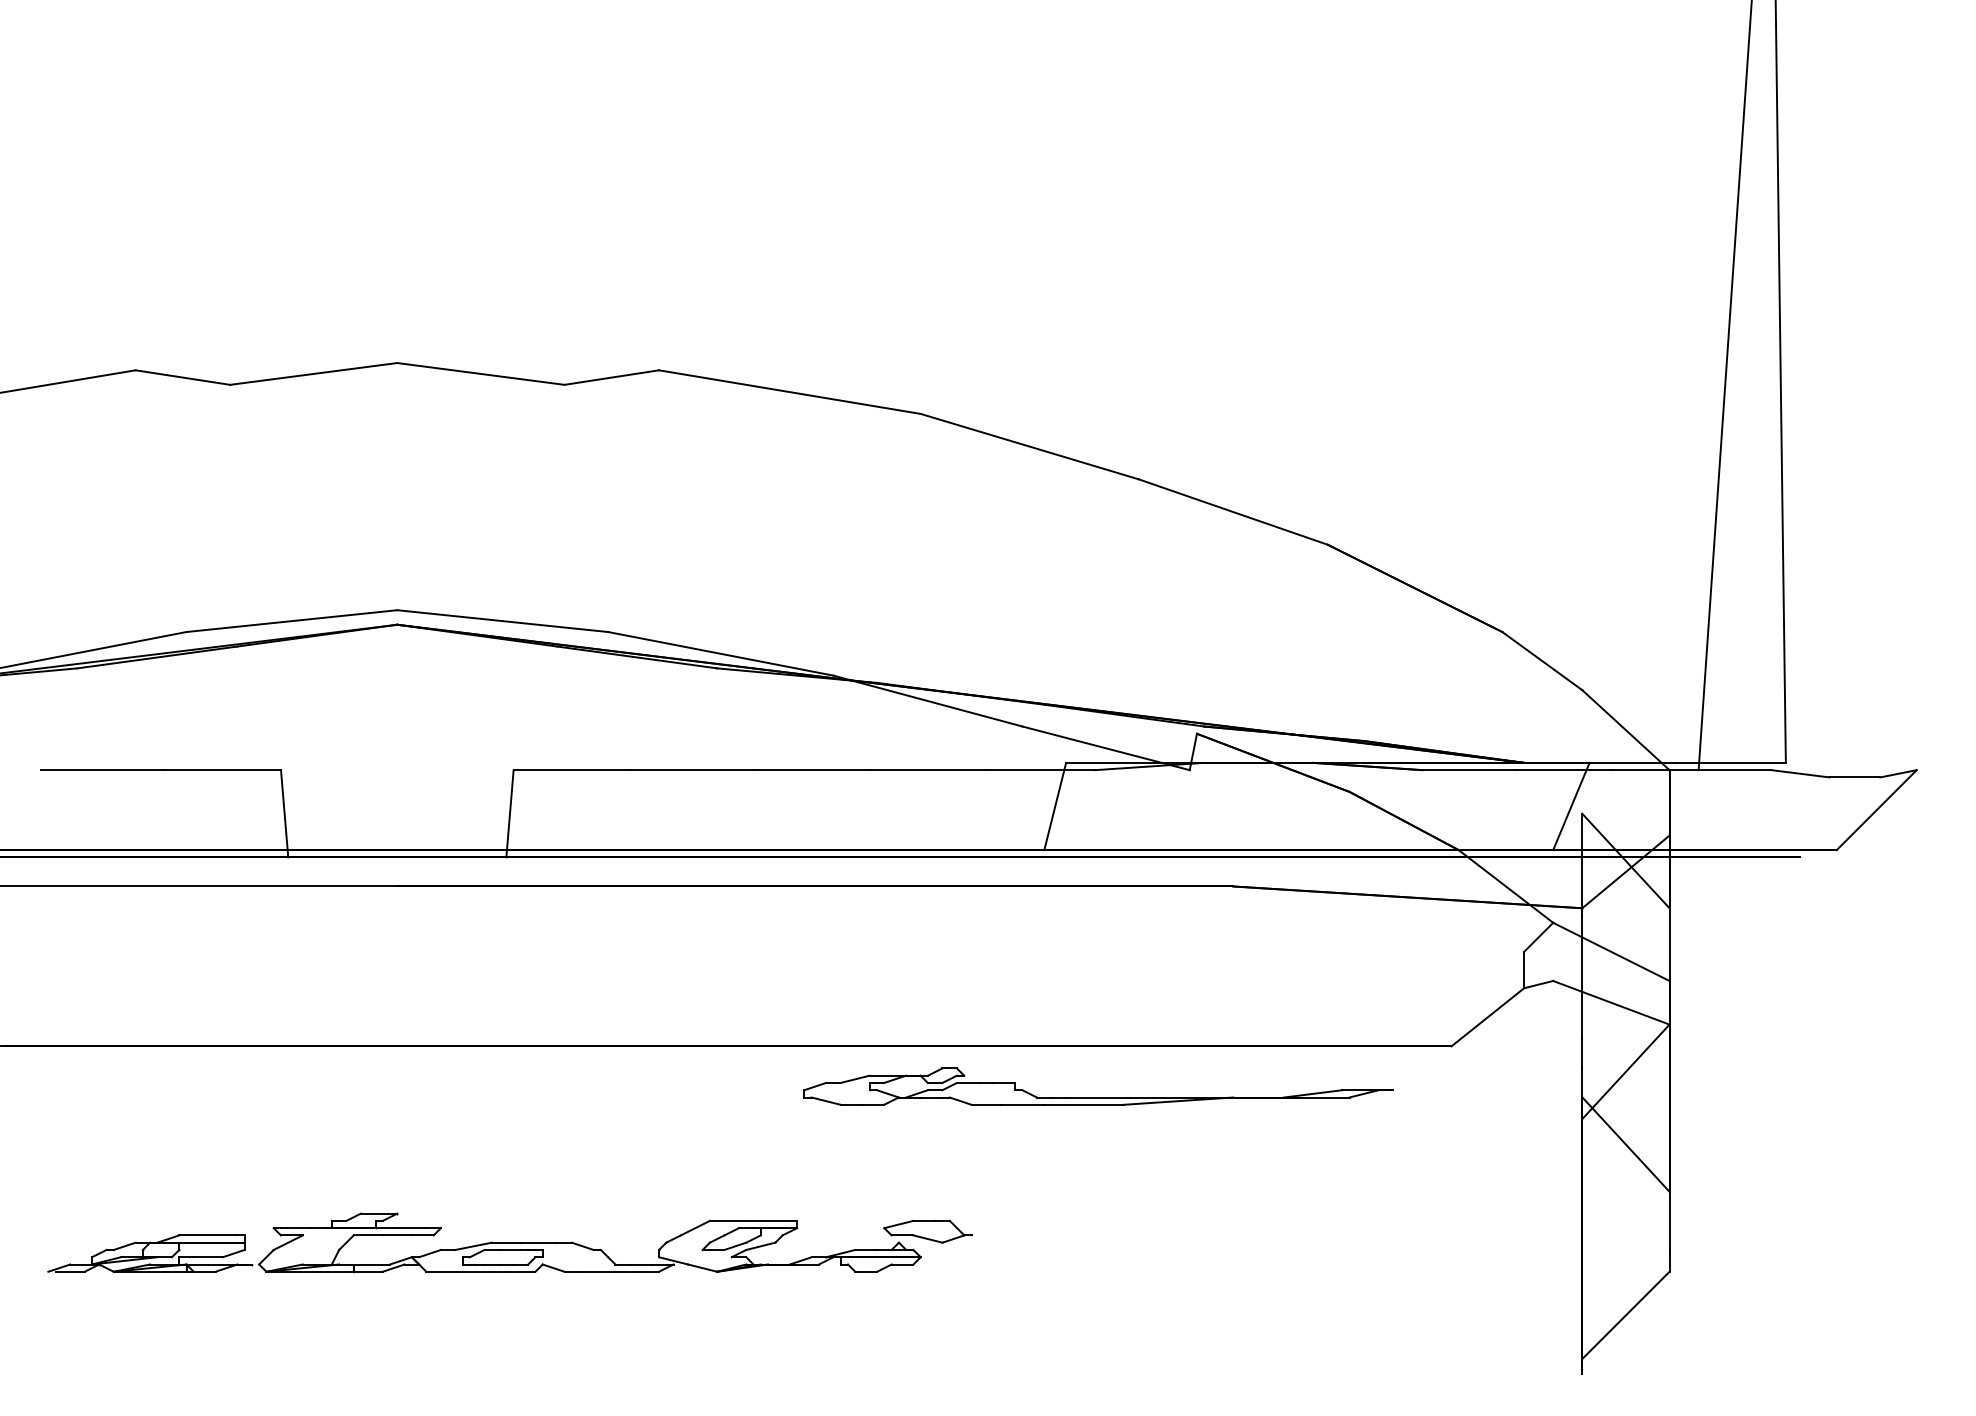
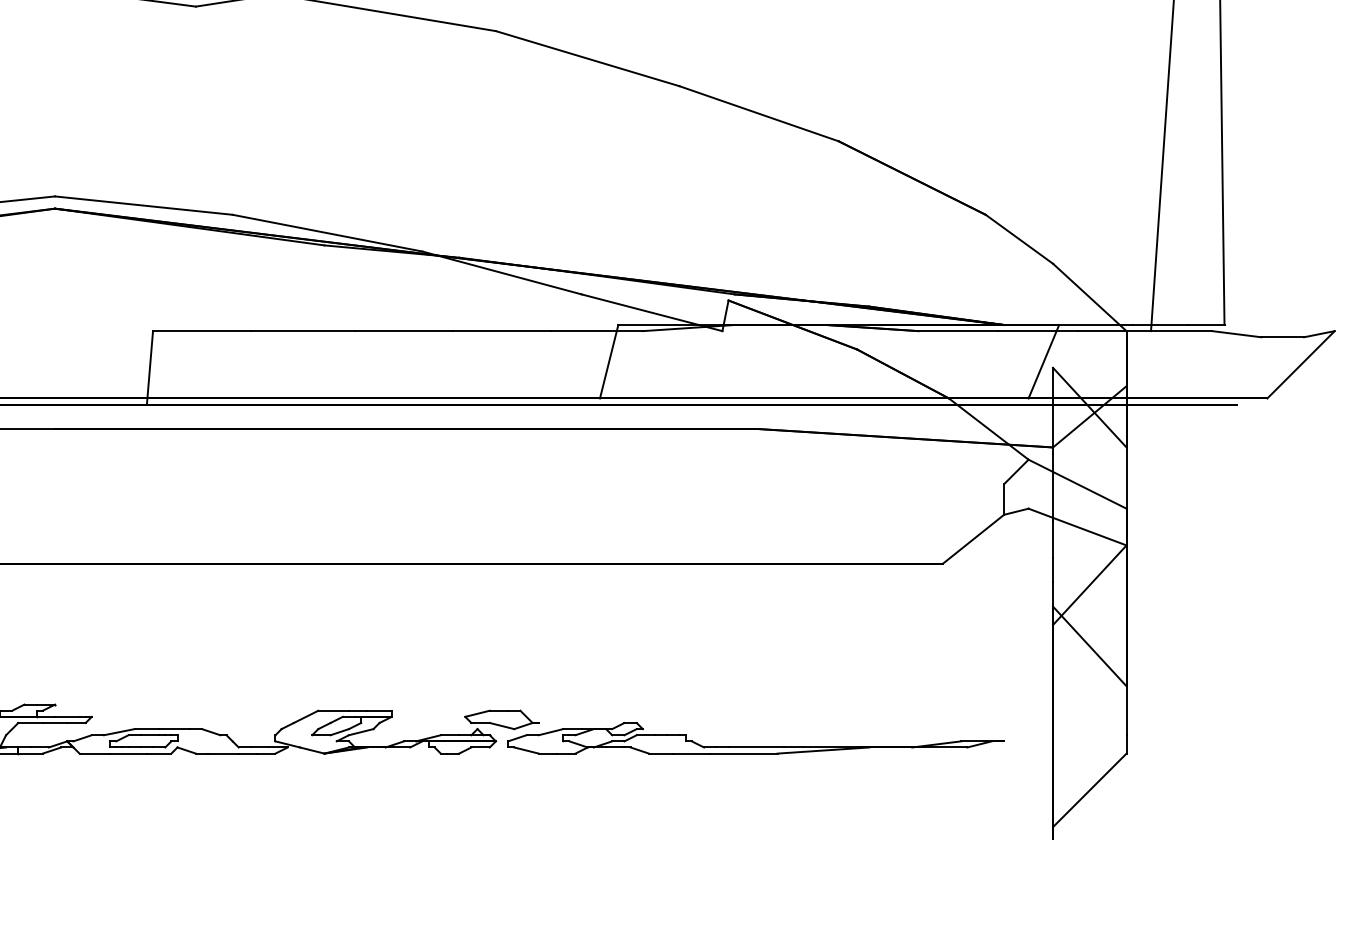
part: (1098, 1097) -> (755, 747), moved

